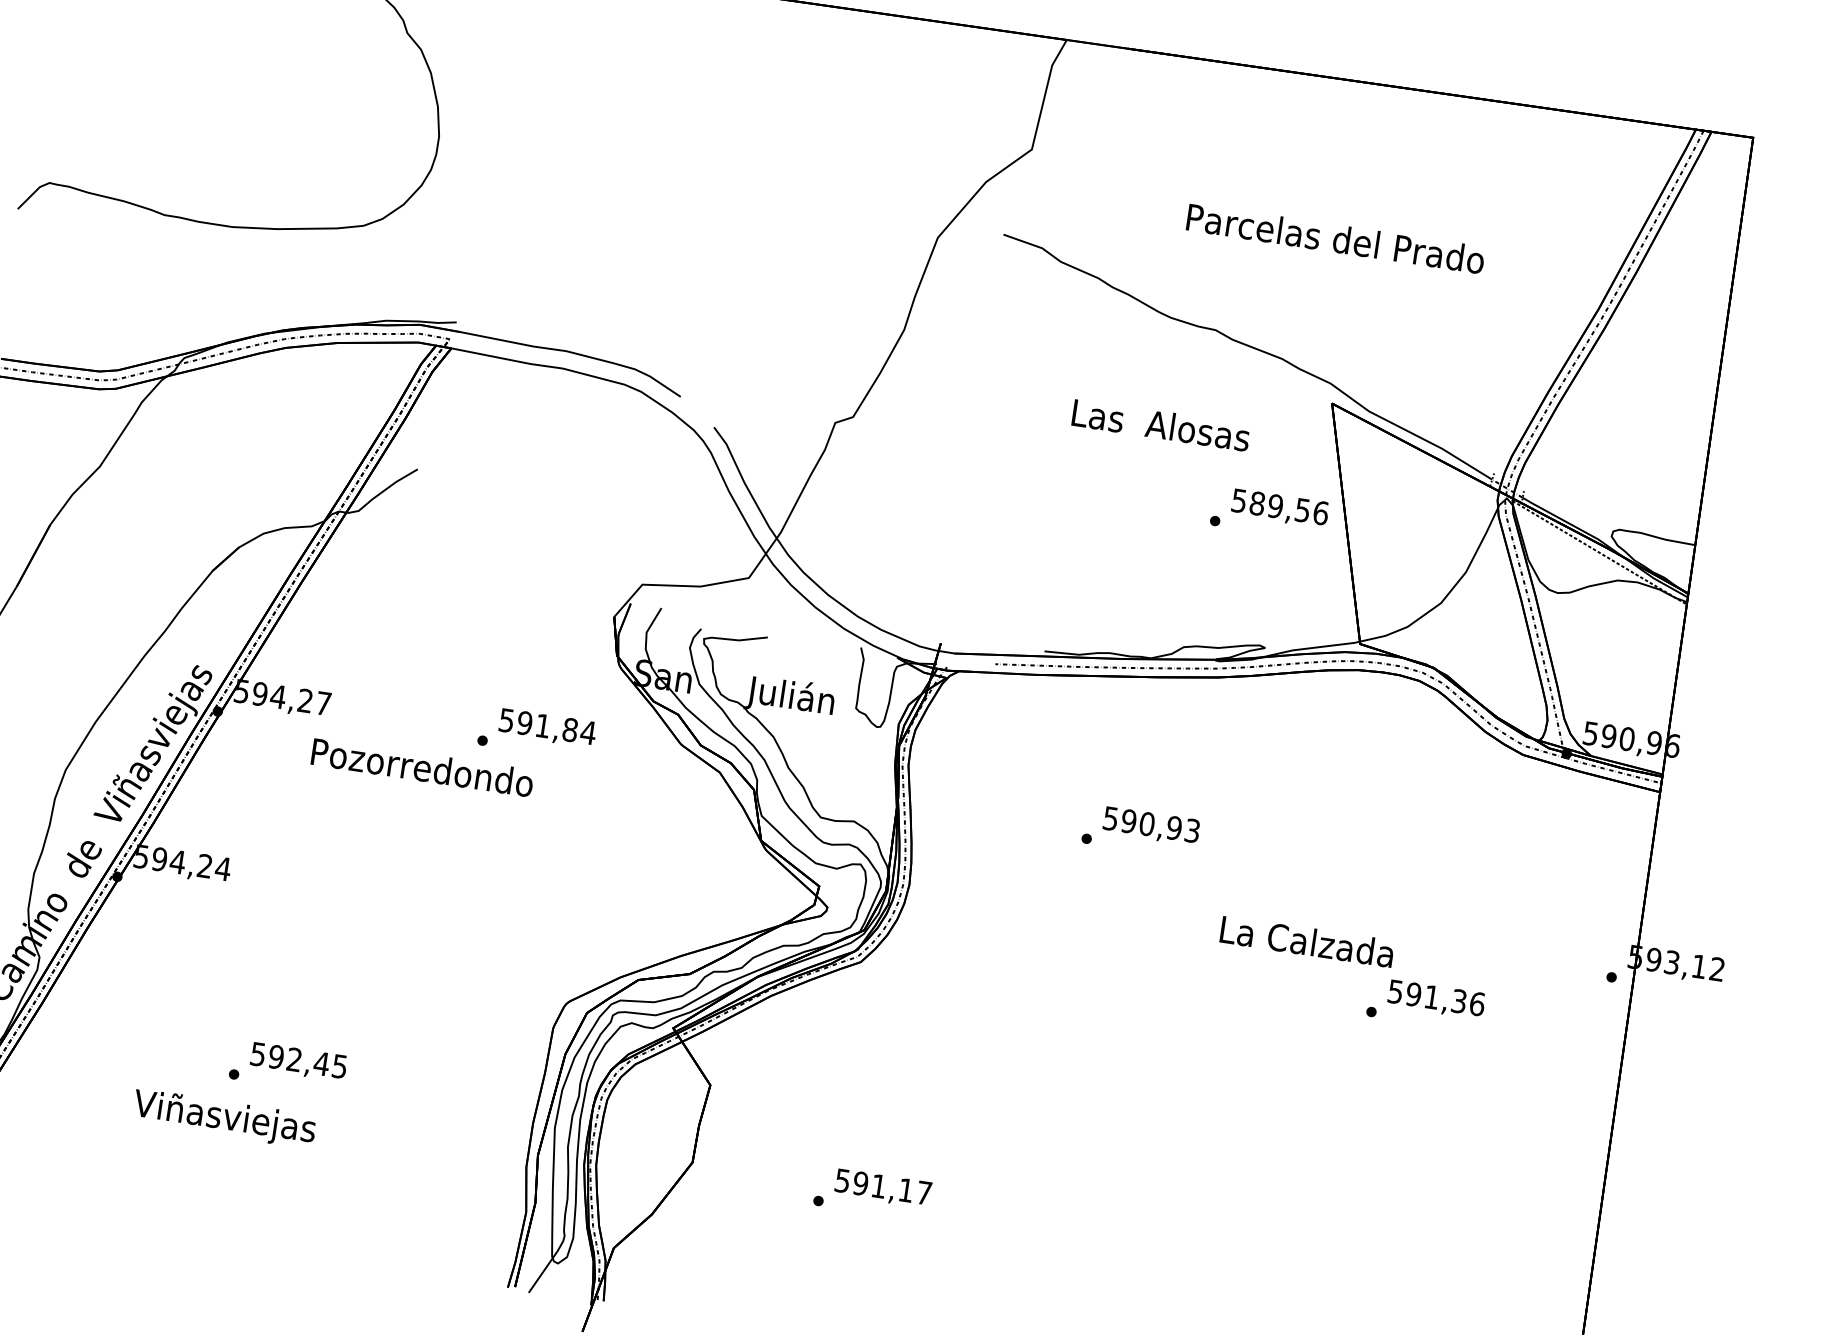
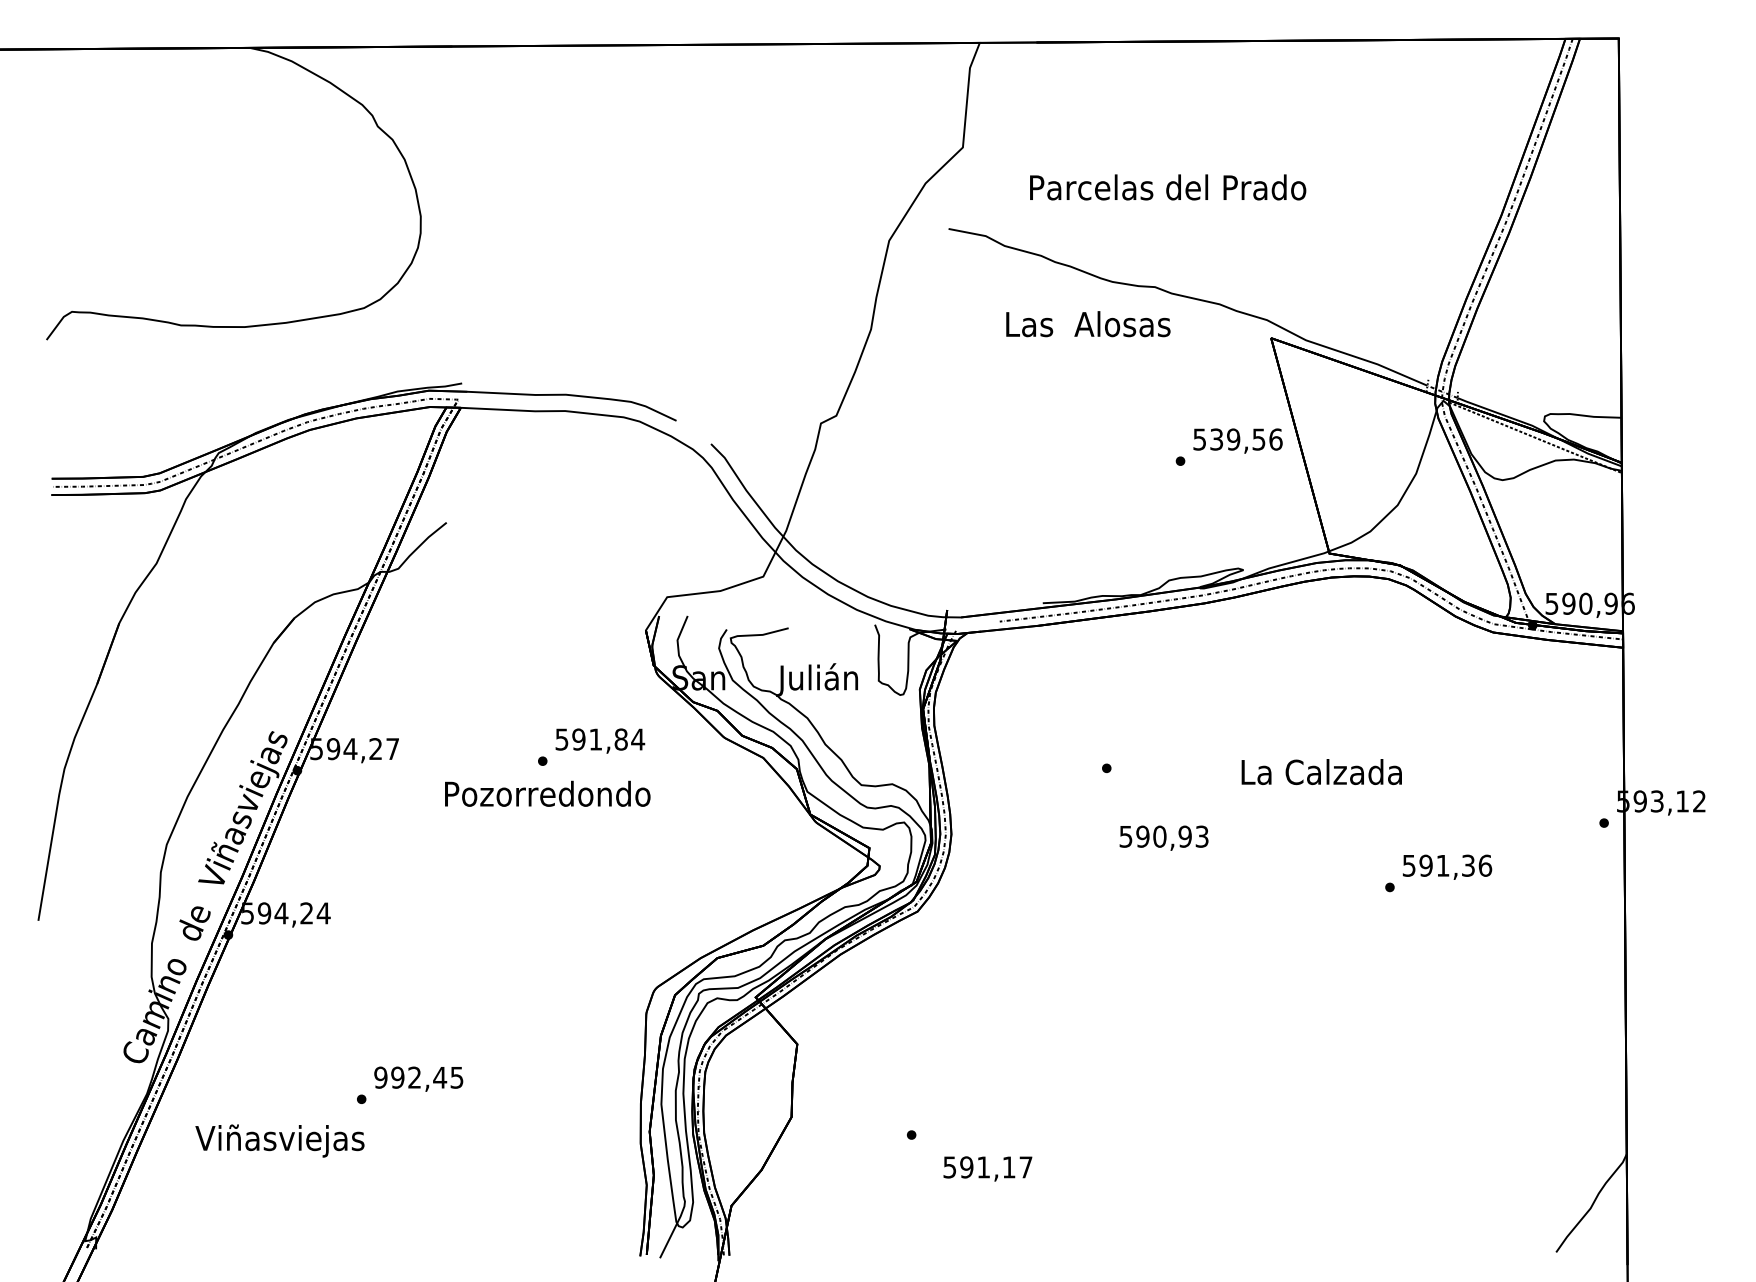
text: (1336, 238) -> (1168, 187), moved
text: (1161, 425) -> (1088, 324), moved
text: (1257, 503) -> (1216, 439), 589,56 -> 539,56
text: (422, 767) -> (547, 793), moved
text: (1150, 825) -> (1163, 837), moved
text: (1306, 942) -> (1321, 772), moved
text: (257, 1054) -> (380, 1077), 592,45 -> 992,45
text: (224, 1118) -> (279, 1140), moved
text: (882, 1188) -> (987, 1168), moved

